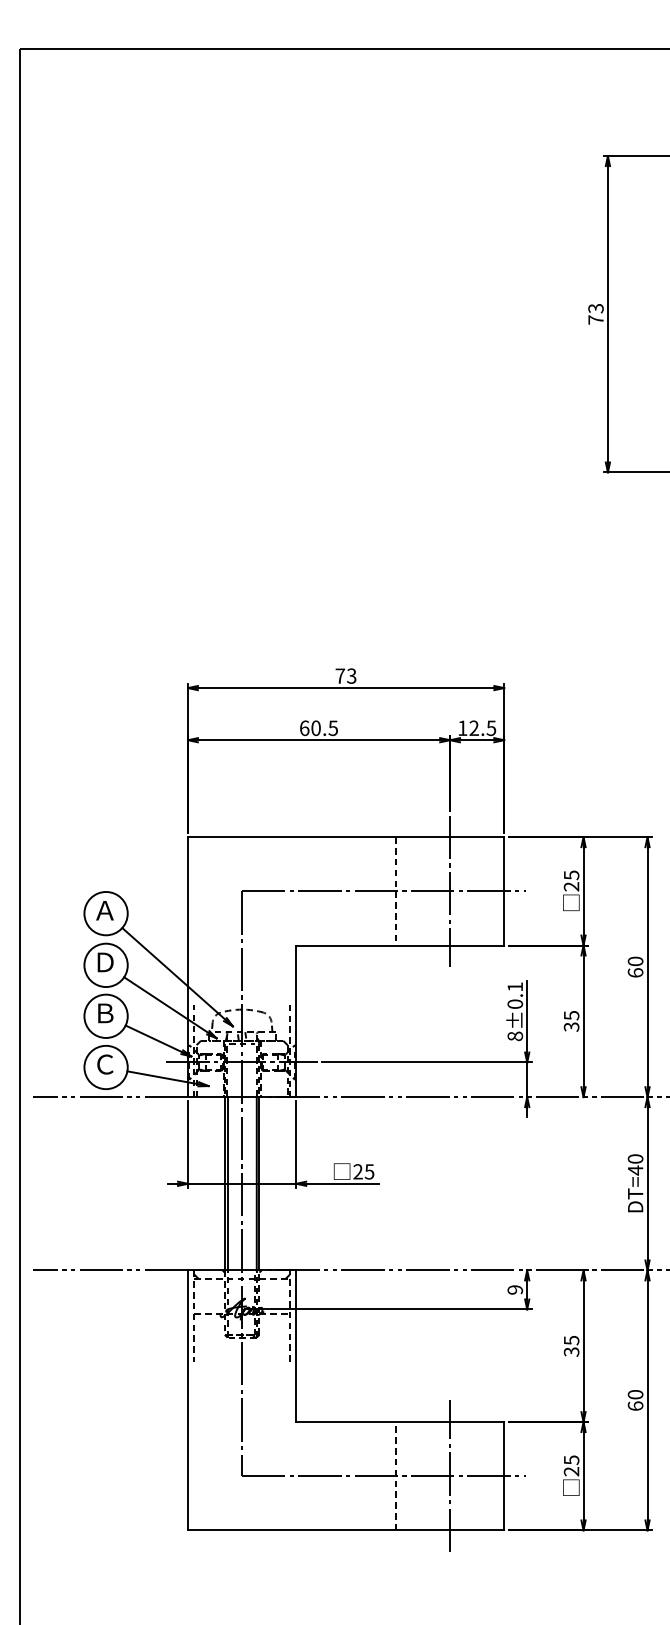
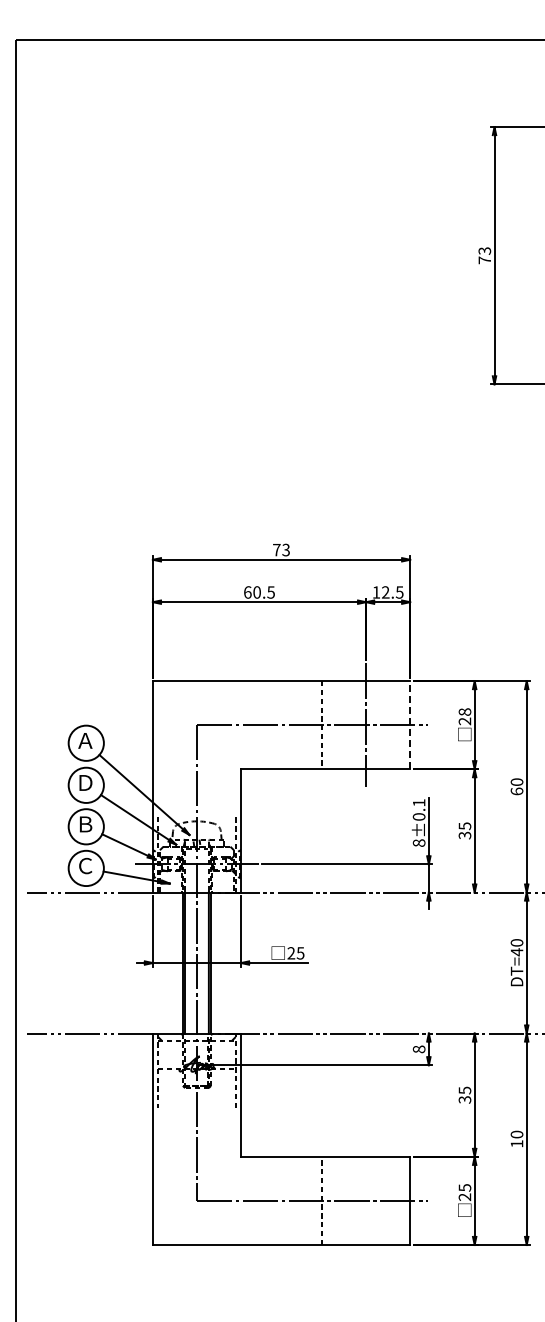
text: (571, 874) -> (464, 711), 25 -> 28
line: (504, 890) -> (410, 724), solid -> dashed
text: (515, 1290) -> (419, 1049), 9 -> 8
text: (634, 1405) -> (516, 1143), 60 -> 10
line: (450, 1475) -> (366, 1200), removed

